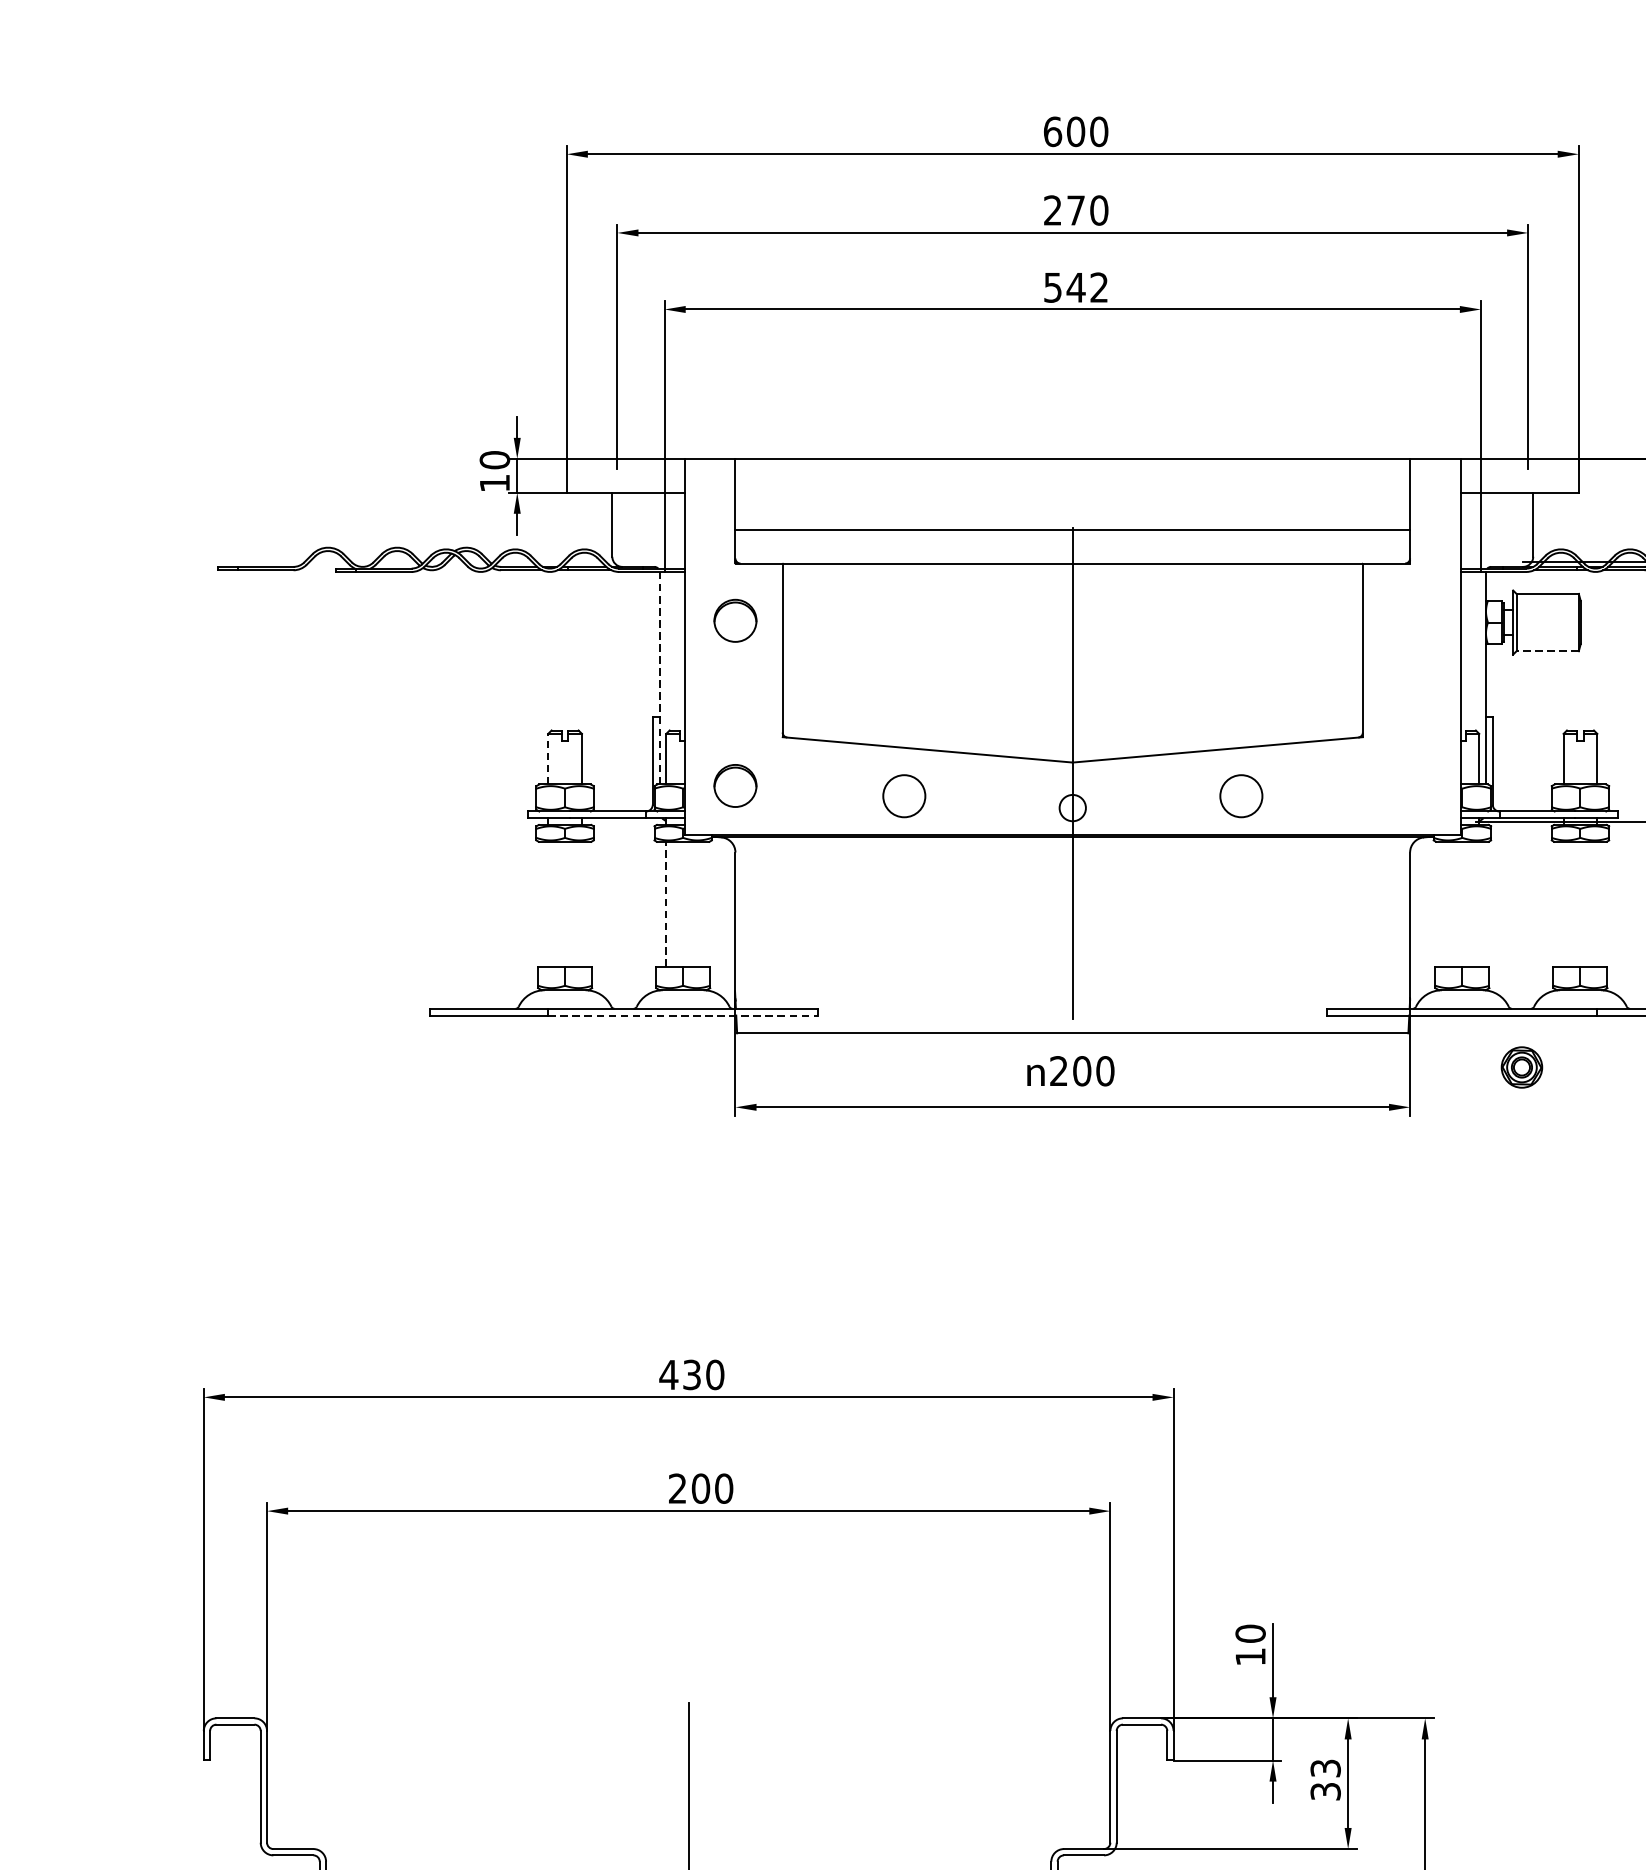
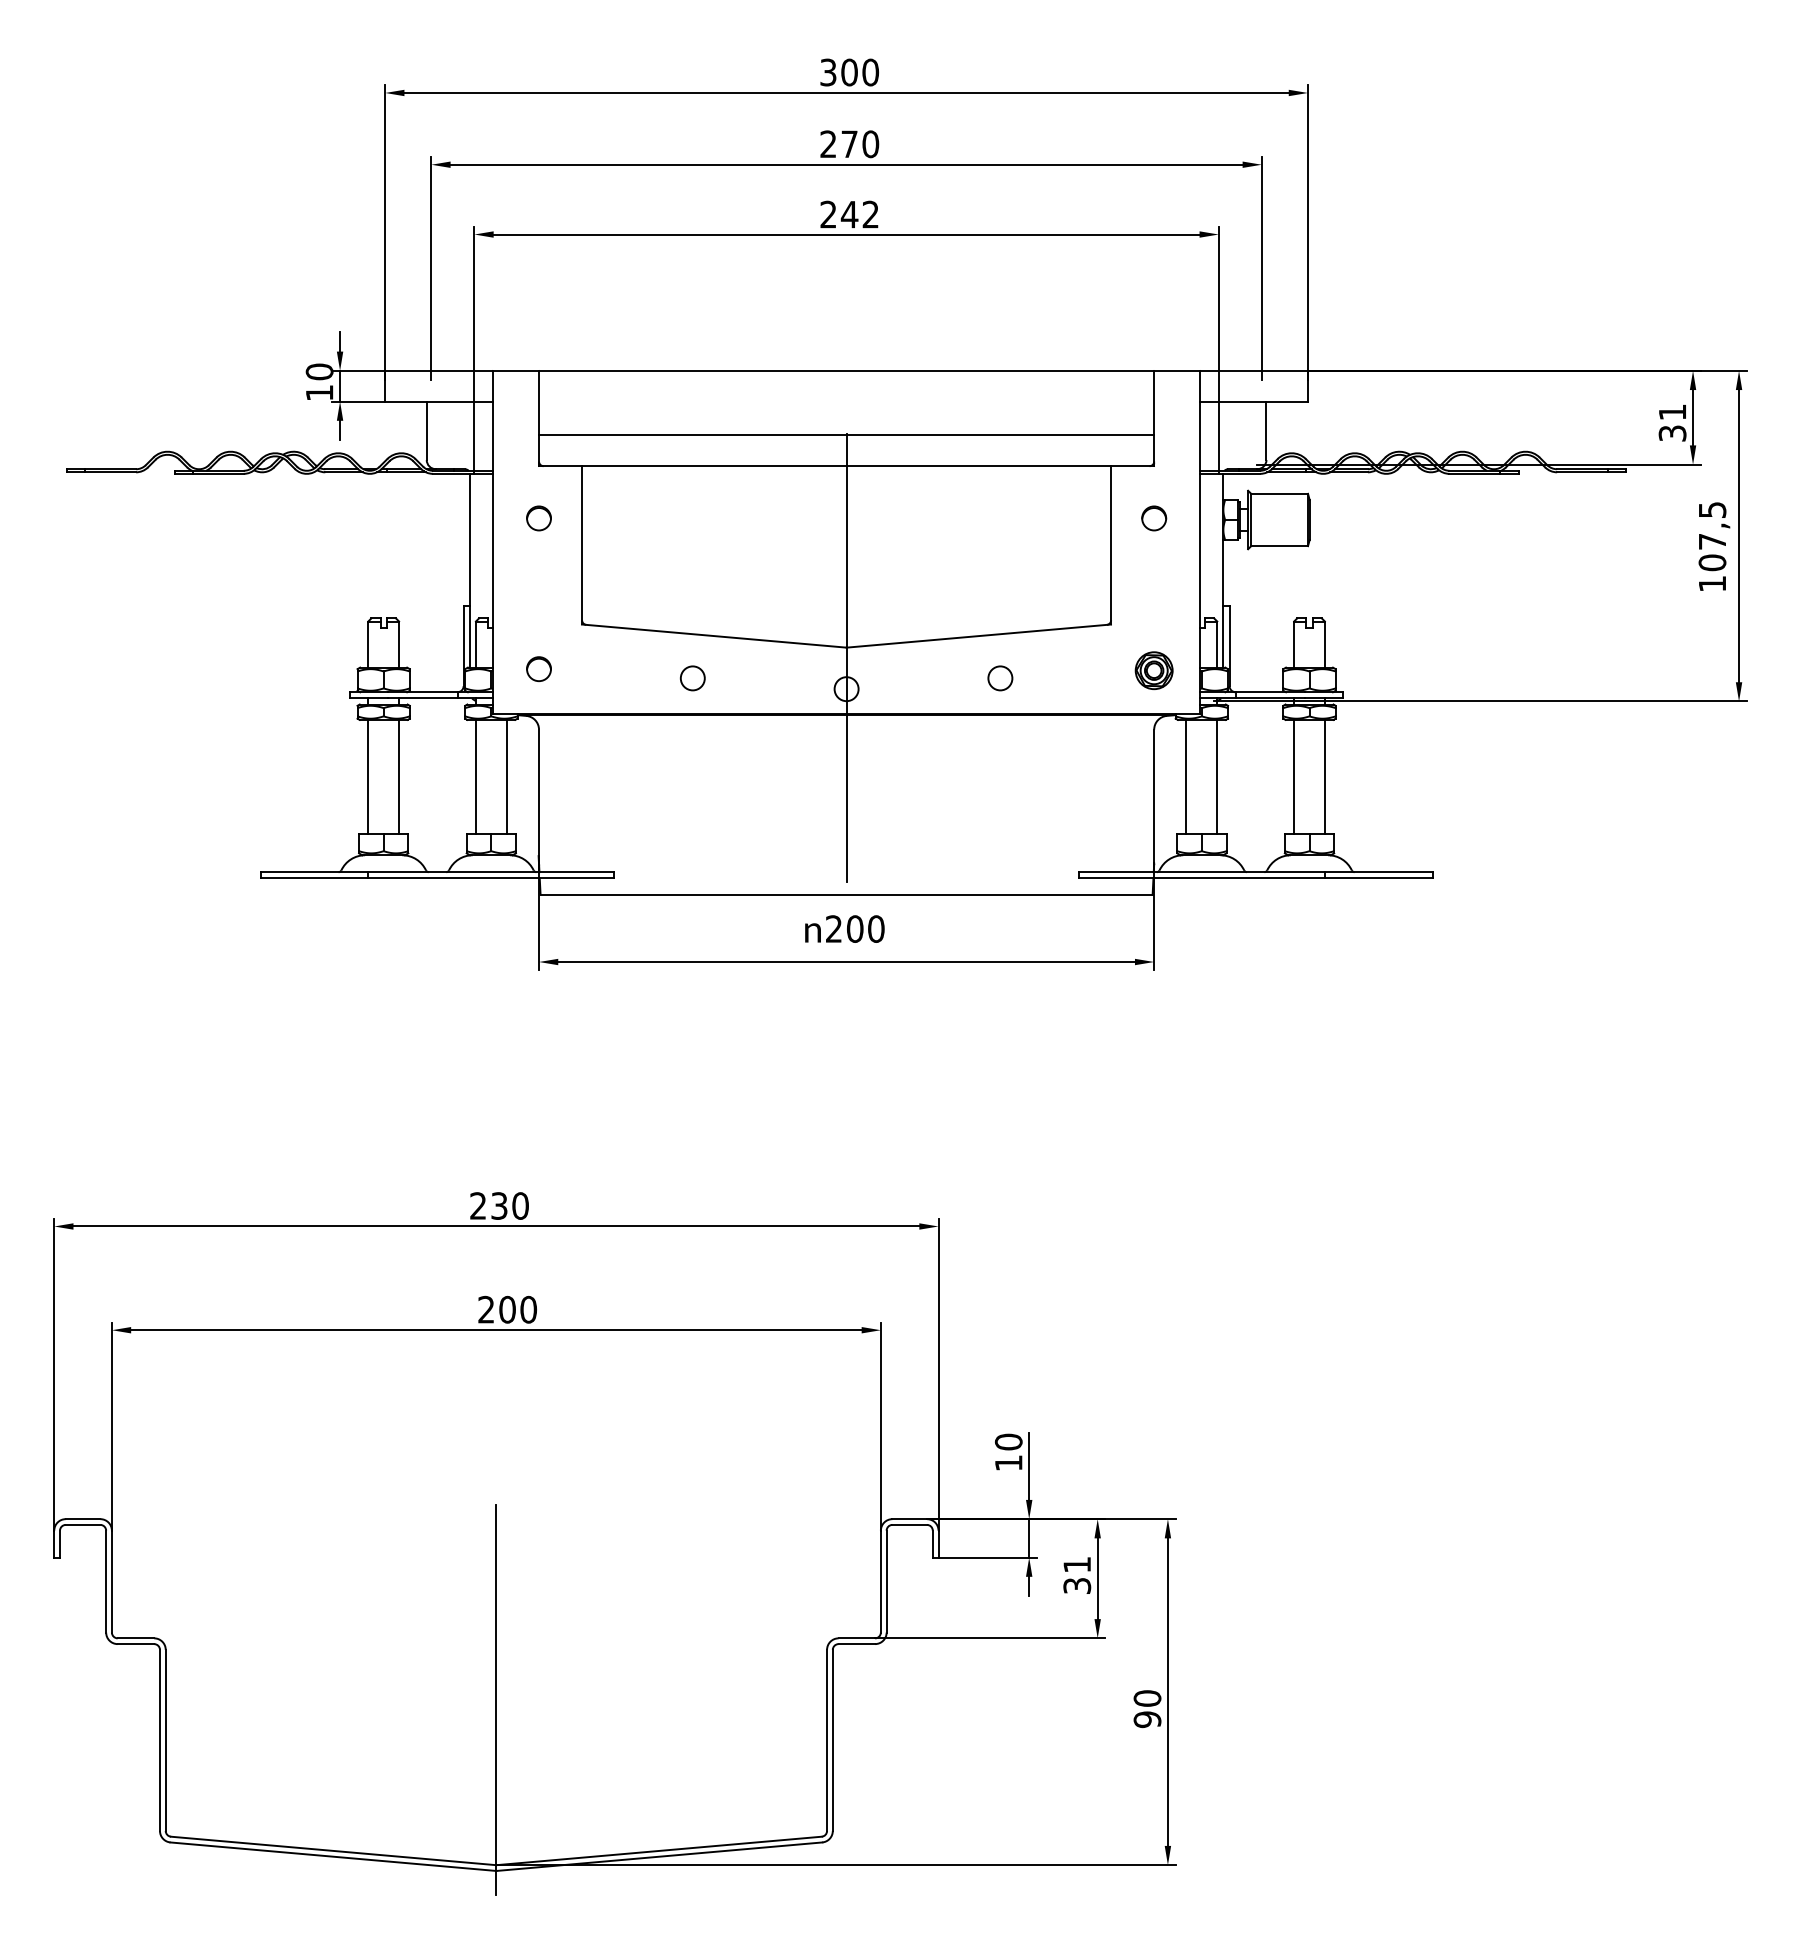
text: (1052, 131) -> (828, 72), 600 -> 300
text: (1052, 287) -> (828, 214), 542 -> 242
part: (734, 620) -> (538, 518), size x0.62
part: (1410, 620) -> (1154, 518), added
line: (1547, 651) -> (1279, 546), dashed -> solid
line: (659, 677) -> (469, 570), dashed -> solid
line: (548, 759) -> (368, 644), dashed -> solid
part: (734, 786) -> (538, 669), size x0.62
circle: (903, 796) -> (692, 678), size x0.62
circle: (1241, 796) -> (1000, 678), size x0.62
line: (548, 903) -> (368, 776), added
line: (582, 903) -> (399, 776), added
line: (665, 903) -> (475, 776), dashed -> solid
line: (699, 903) -> (506, 776), added
line: (1445, 903) -> (1186, 776), added
line: (1479, 903) -> (1217, 776), added
line: (1563, 903) -> (1294, 776), added
line: (1596, 903) -> (1324, 776), added
line: (683, 1015) -> (491, 878), dashed -> solid
part: (1521, 1067) -> (1153, 670), moved
text: (669, 1374) -> (478, 1205), 430 -> 230
text: (1326, 1768) -> (1077, 1564), 33 -> 31

